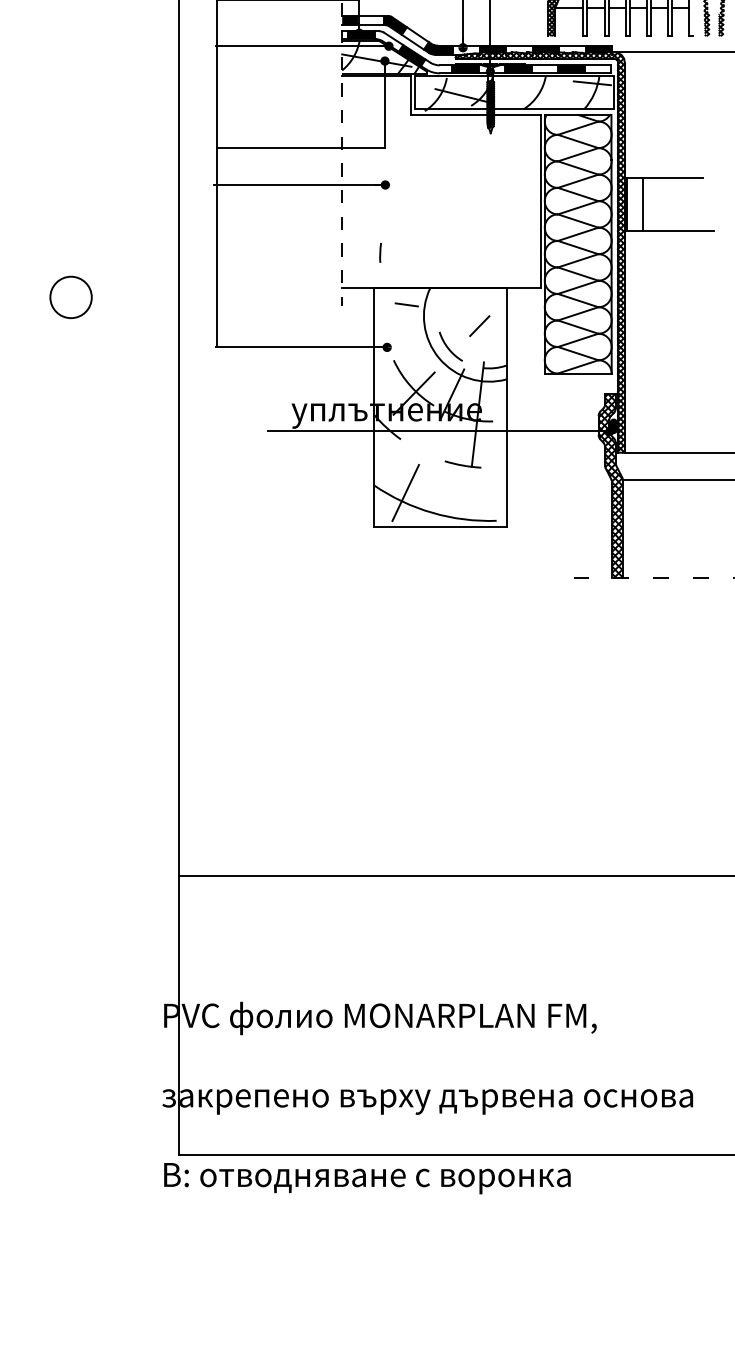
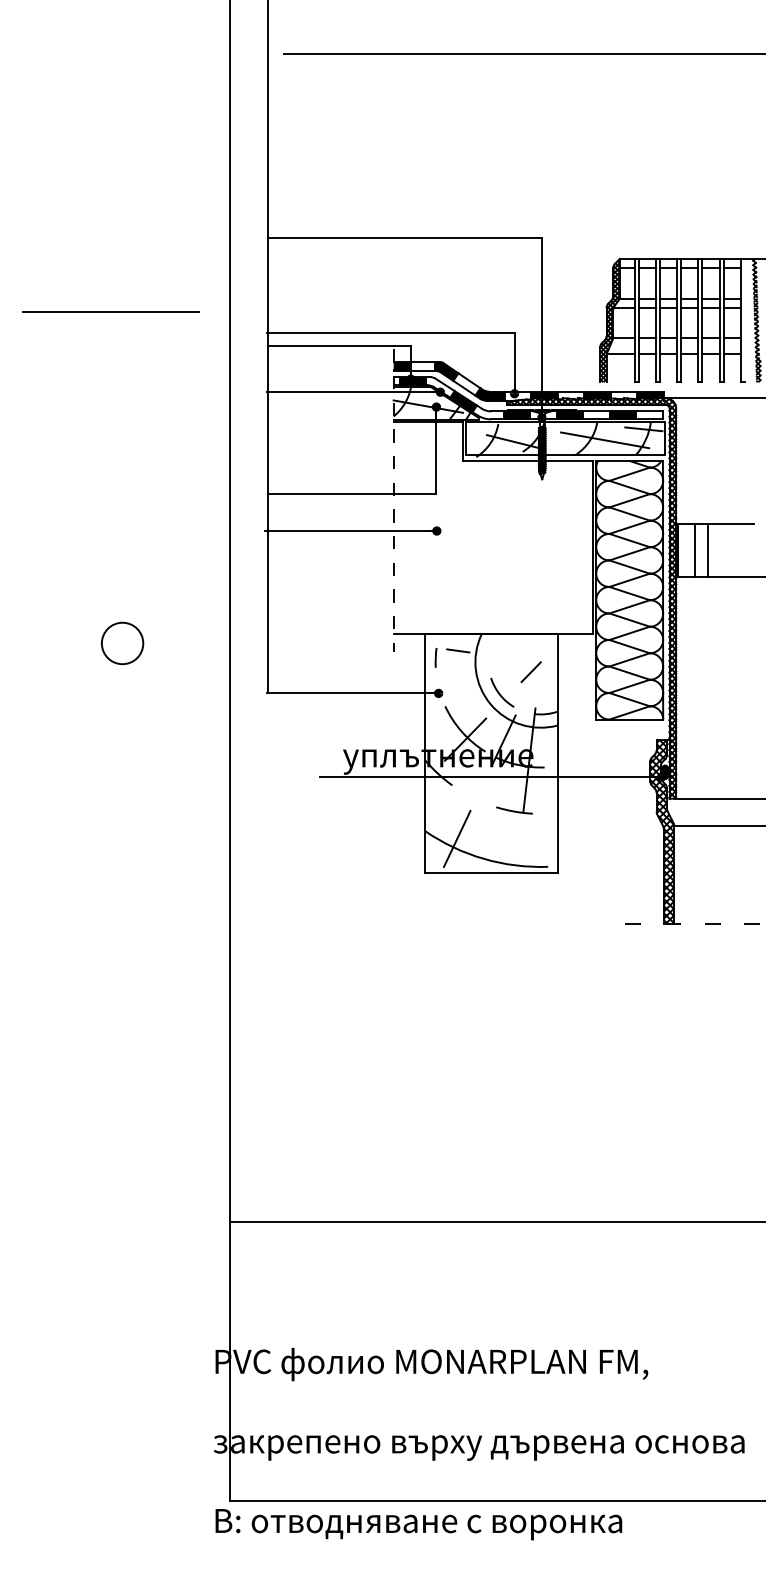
line: (554, 94) -> (605, 440), added
line: (656, 204) -> (707, 550), added
line: (380, 252) -> (435, 657), moved

